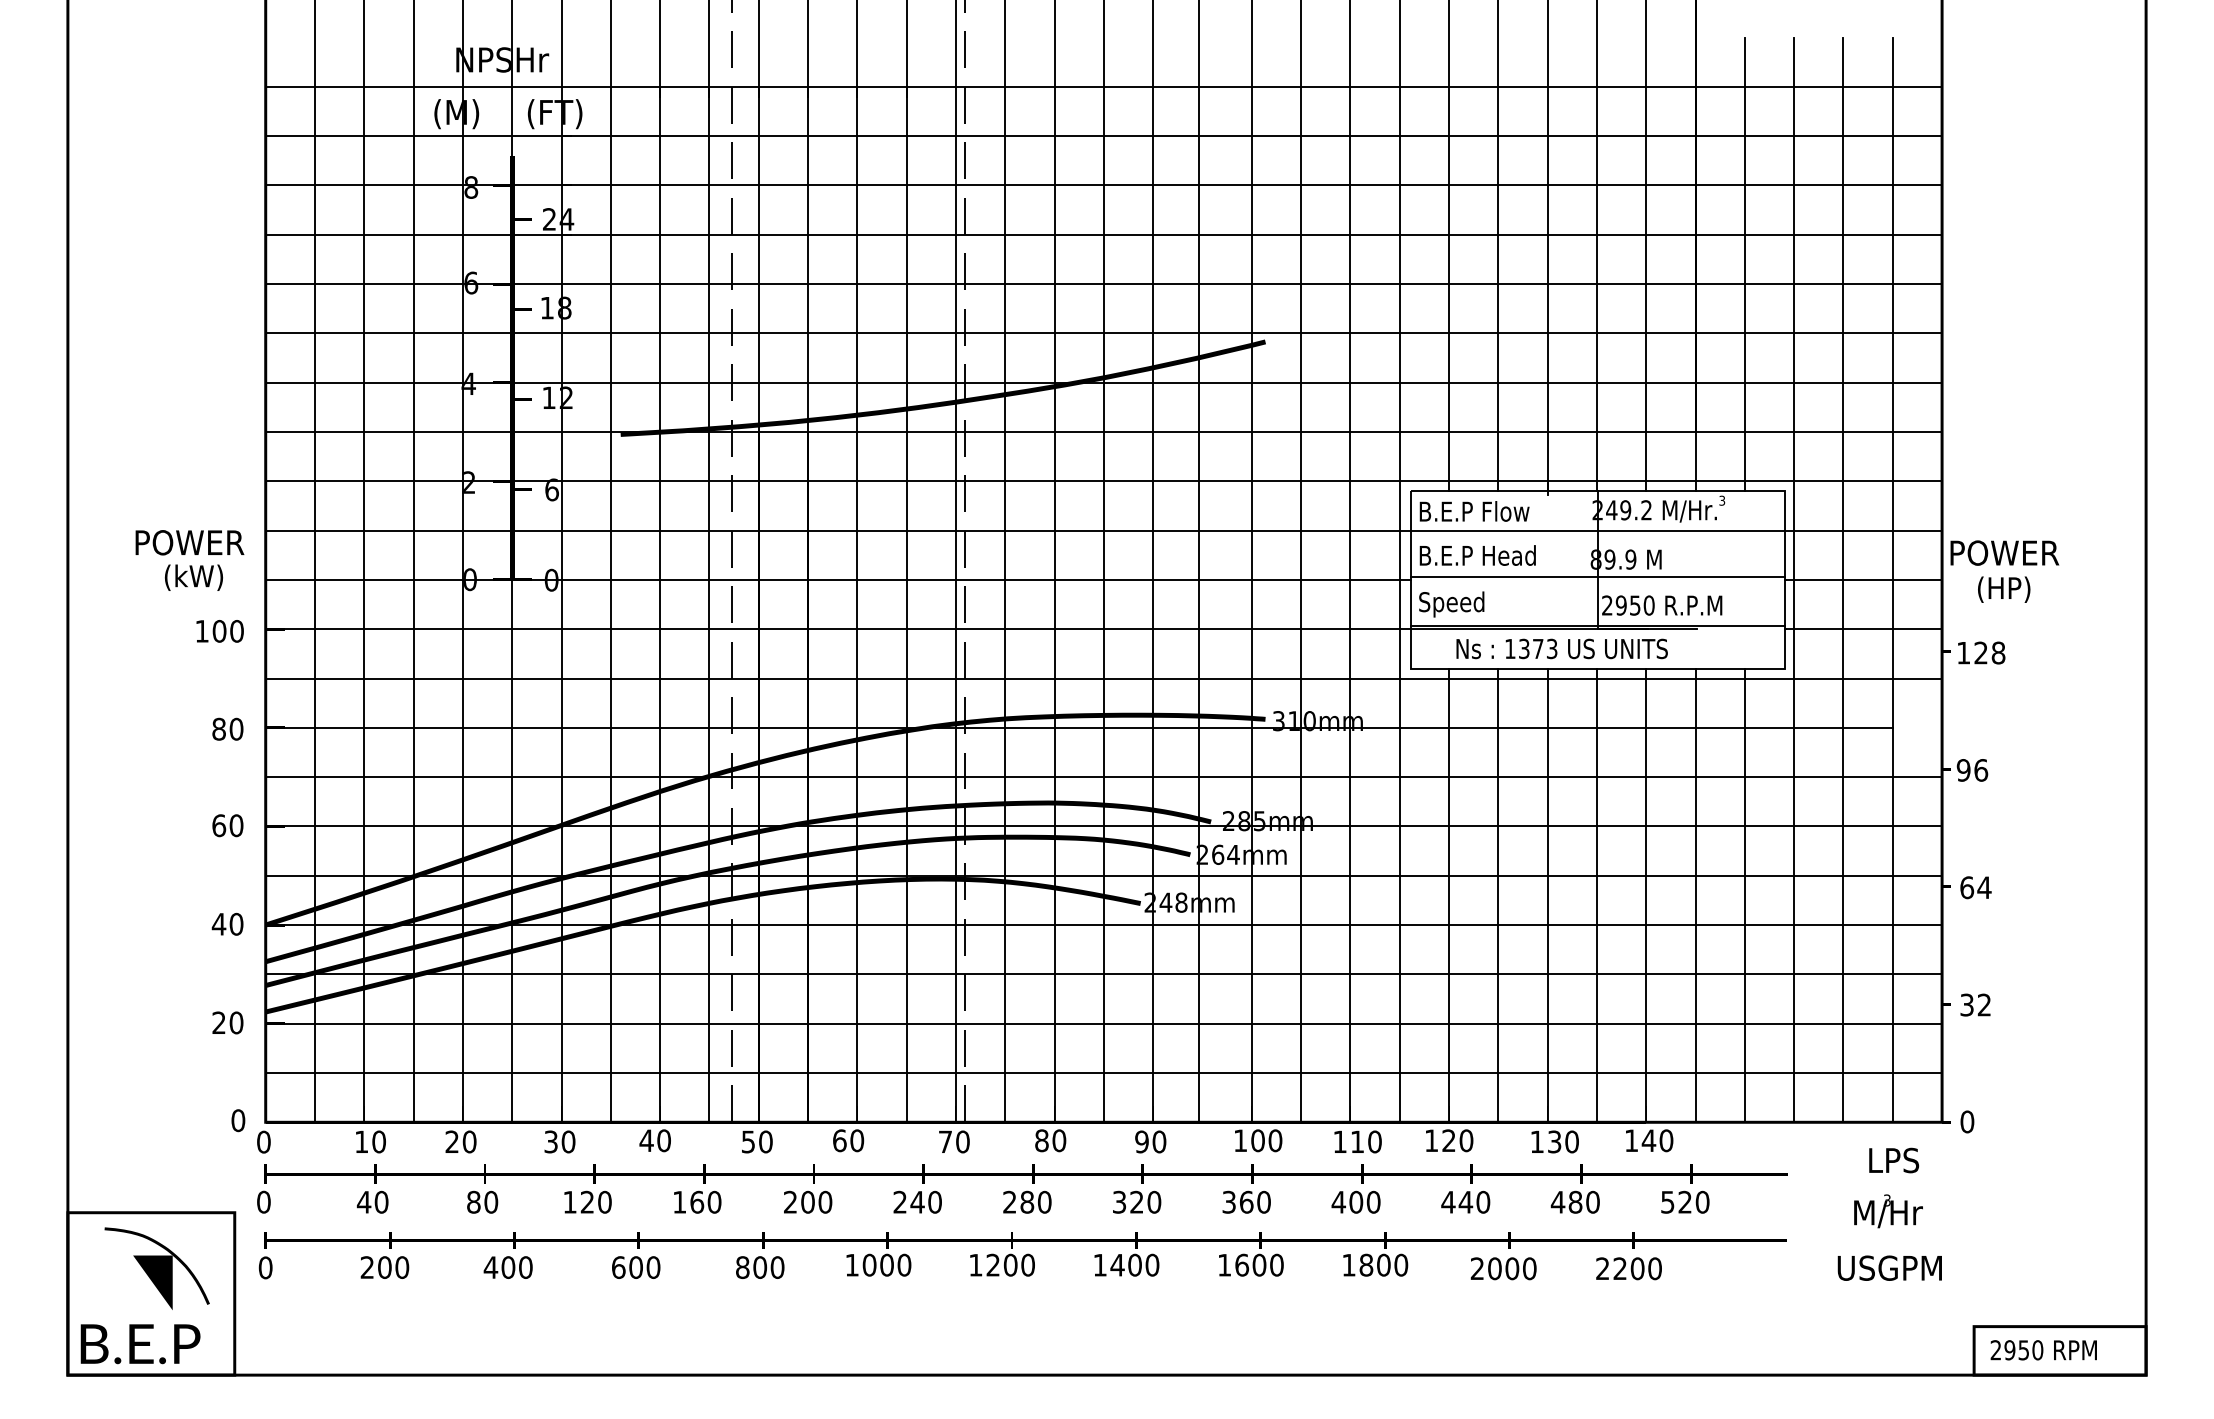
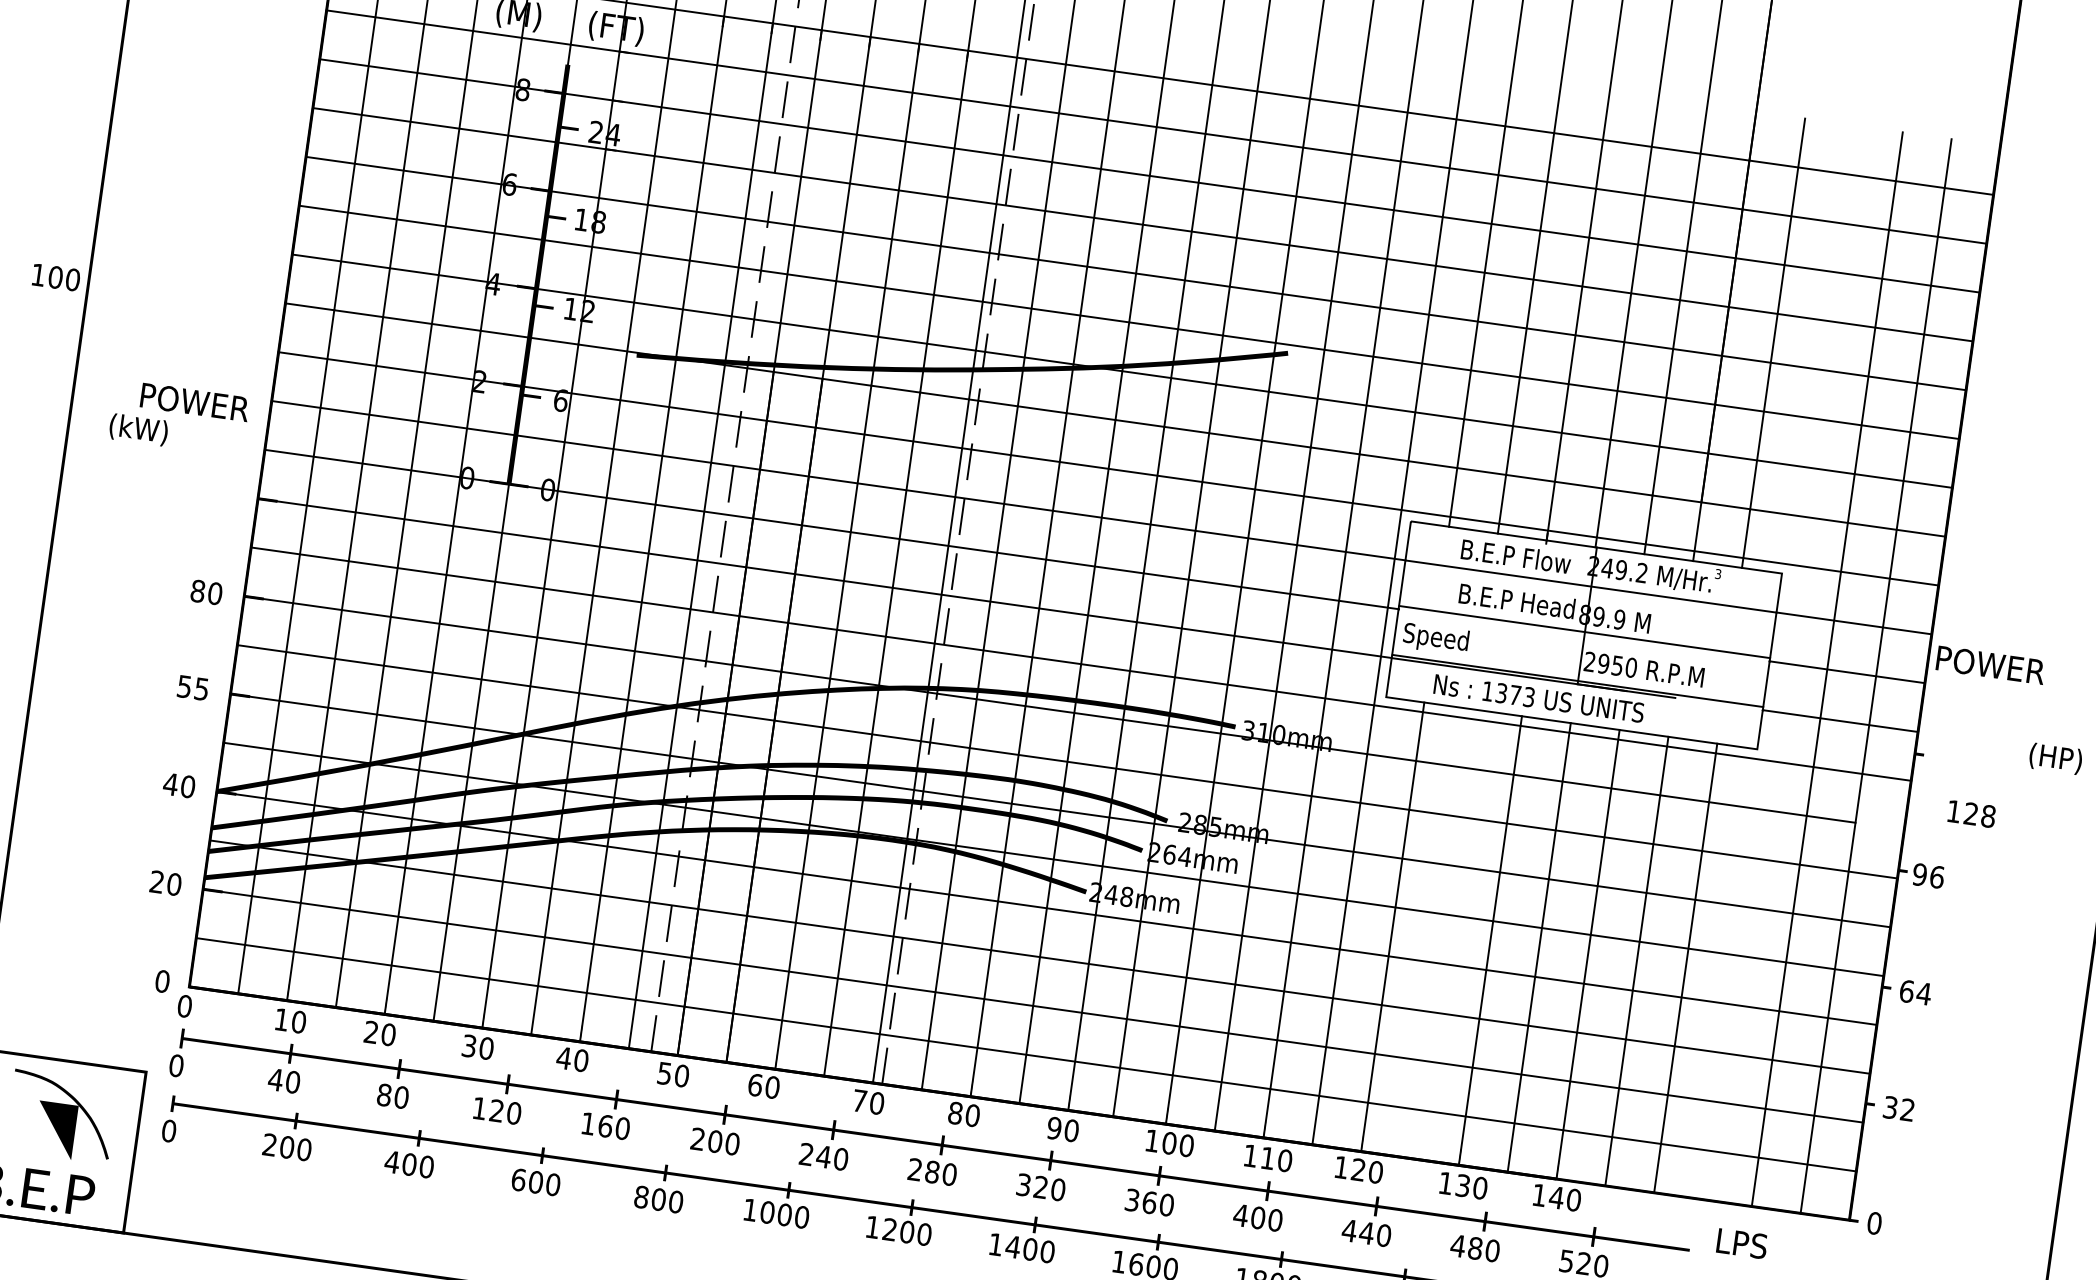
text: (1474, 511) -> (1516, 556), moved
text: (1477, 555) -> (1516, 601), moved
text: (193, 577) -> (138, 429), moved
line: (1794, 579) -> (1778, 662), removed
text: (2004, 589) -> (2056, 758), moved
text: (219, 631) -> (55, 277), moved
text: (1981, 652) -> (1971, 813), moved
text: (227, 825) -> (192, 687), 60 -> 55
line: (1498, 895) -> (1441, 933), removed
text: (1894, 1160) -> (1742, 1243), moved

